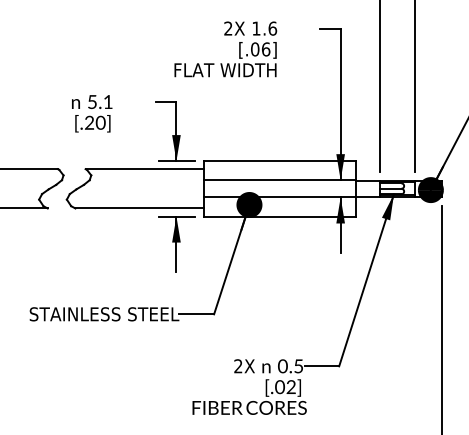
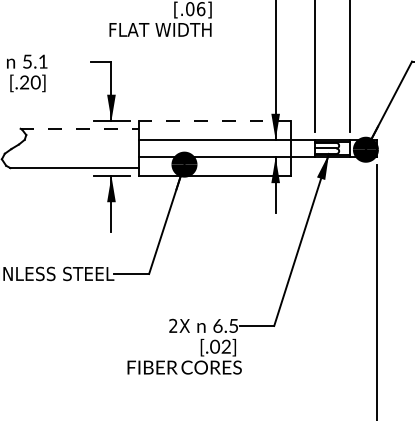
line: (279, 161) -> (214, 121), solid -> dashed
line: (144, 169) -> (79, 129), solid -> dashed
text: (282, 365) -> (217, 325), 0.5 -> 6.5

